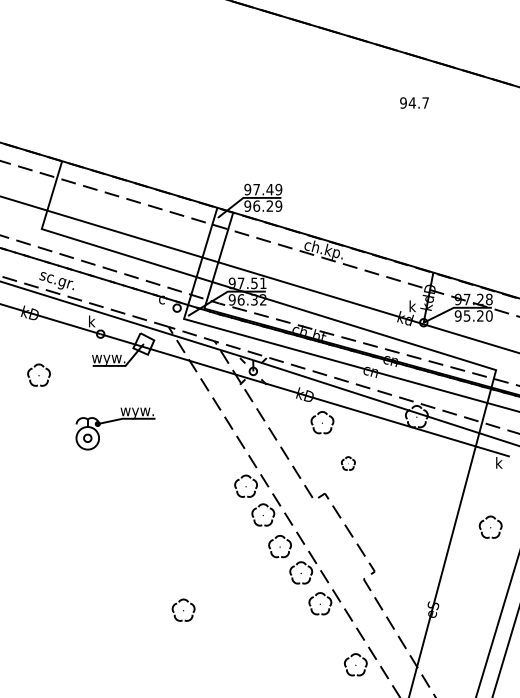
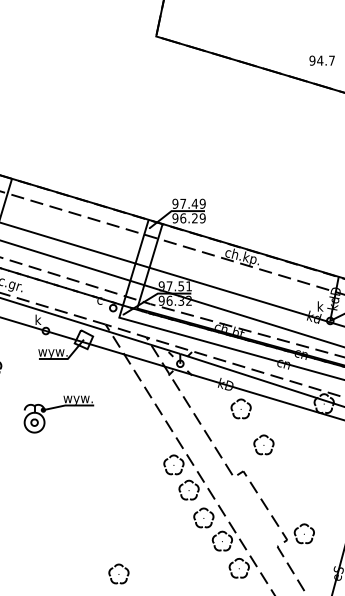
text: (414, 102) -> (322, 60), moved
part: (348, 463) -> (264, 444), size x1.67
part: (394, 564) -> (304, 533), added

